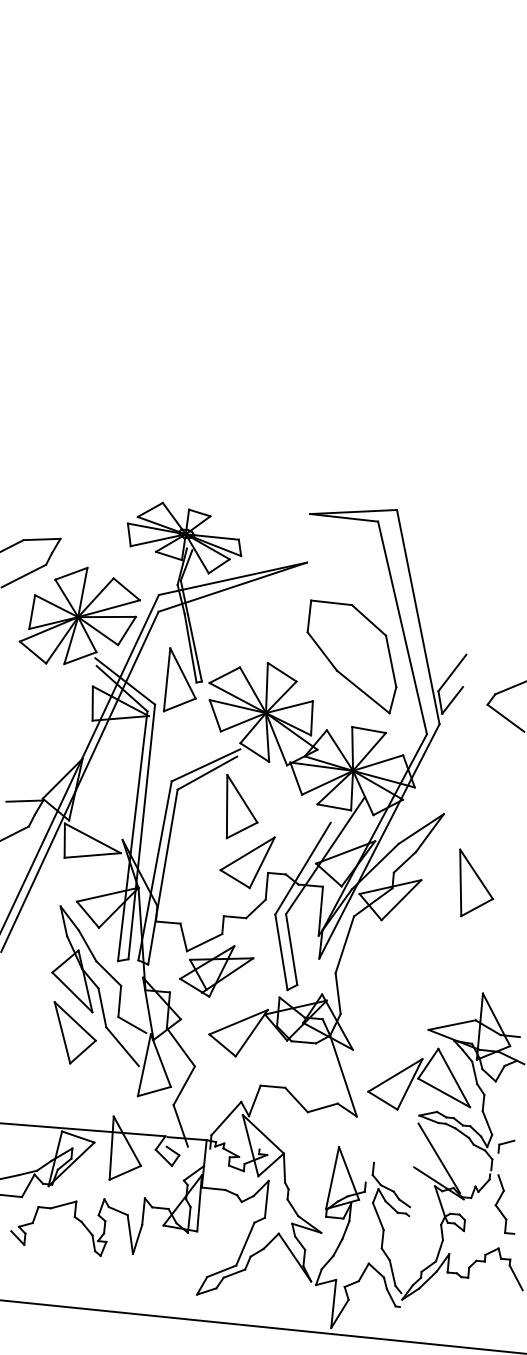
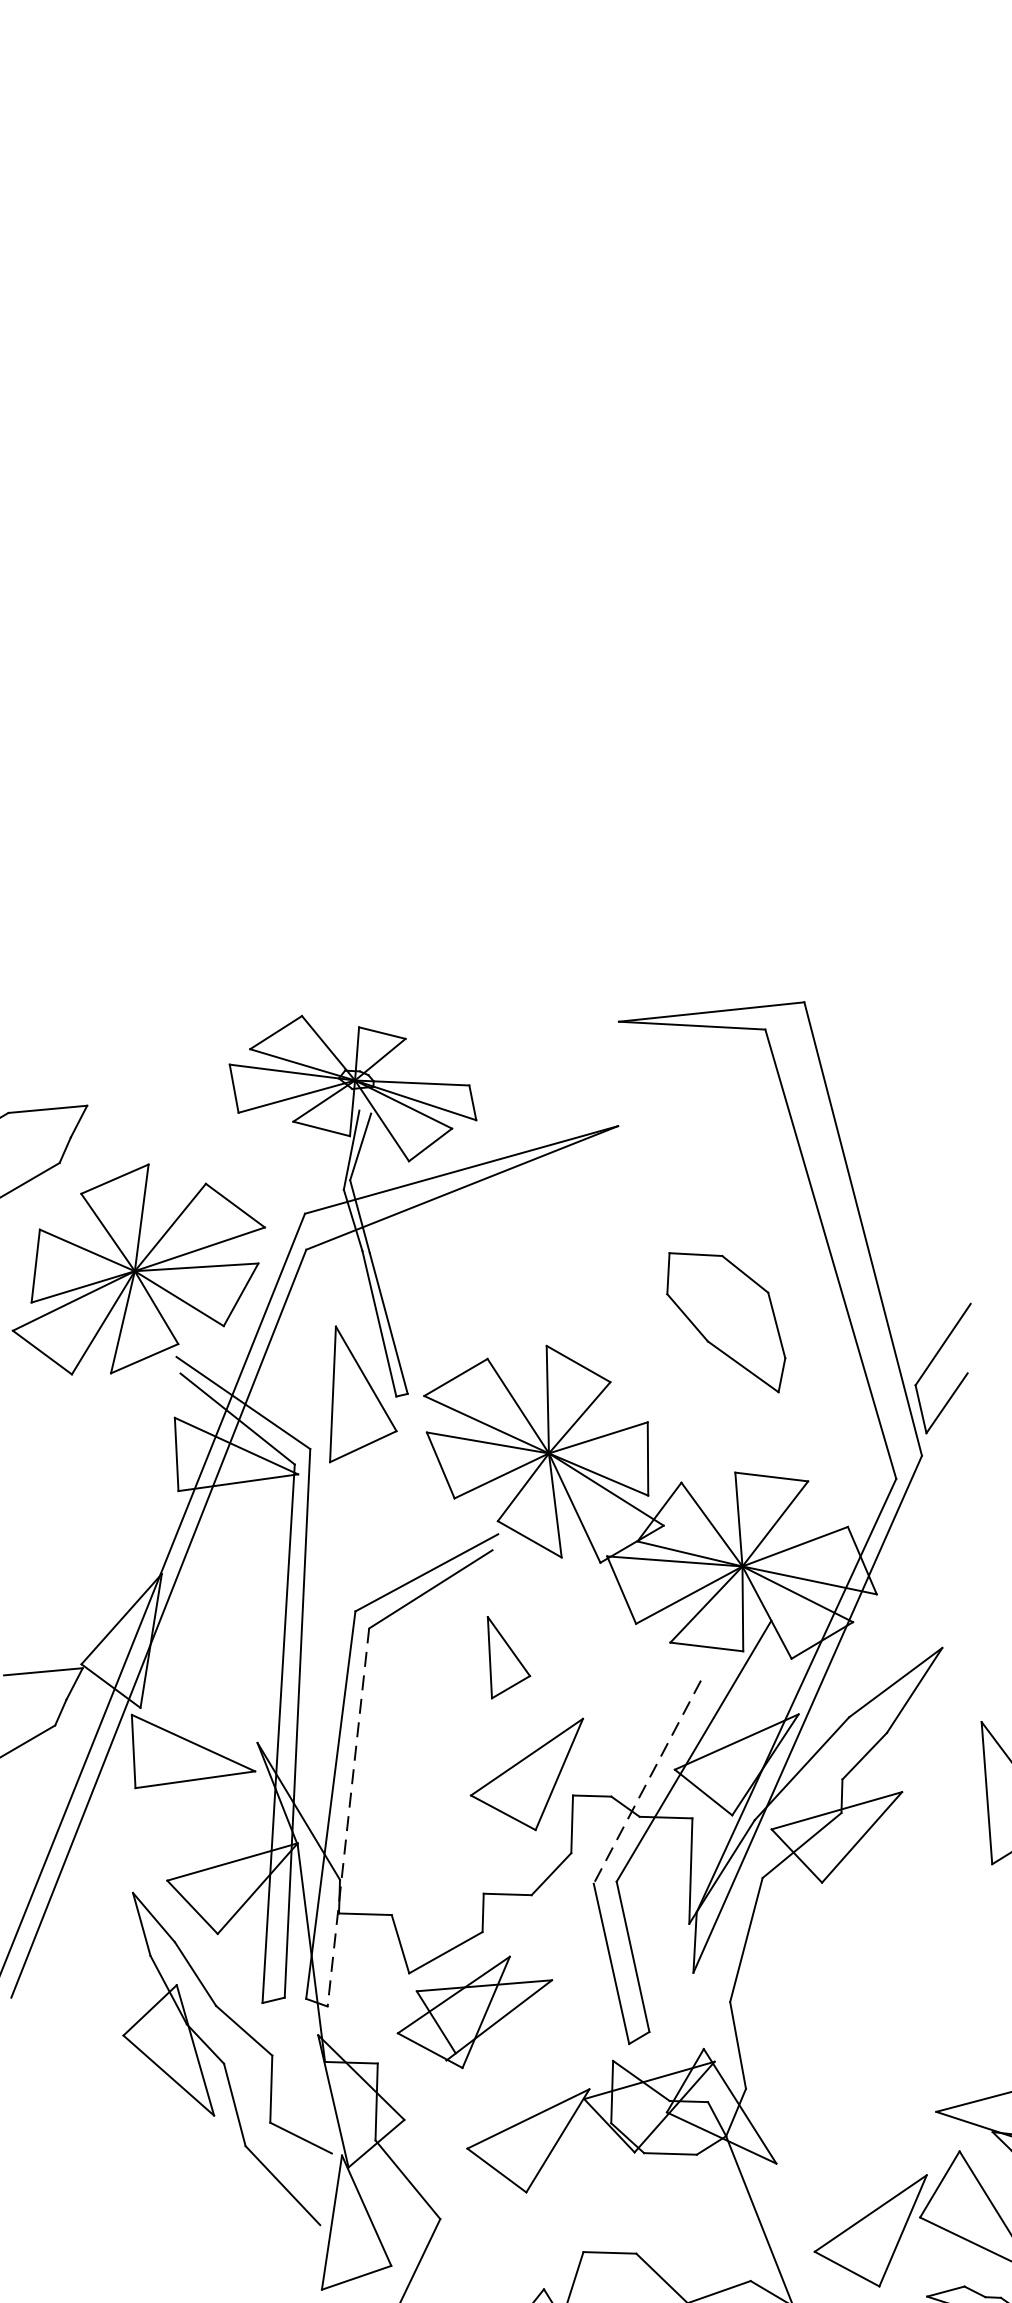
part: (351, 656) -> (725, 1321), size x0.6
part: (241, 806) -> (507, 1656), size x0.6
line: (303, 868) -> (648, 1781), solid -> dashed
line: (162, 877) -> (347, 1818), solid -> dashed
part: (74, 1032) -> (178, 2161), removed

